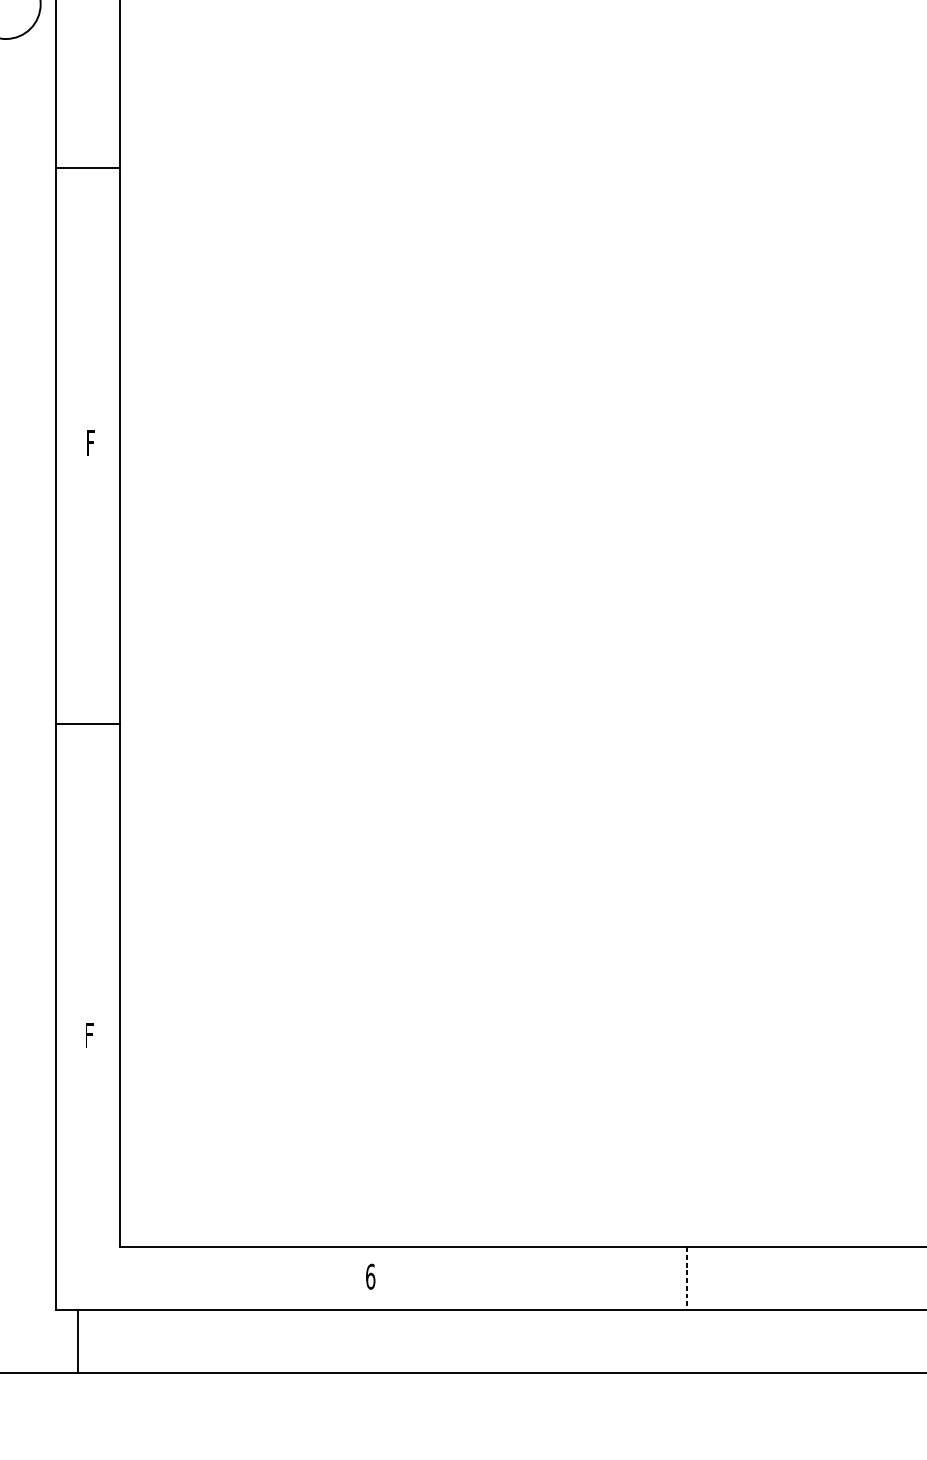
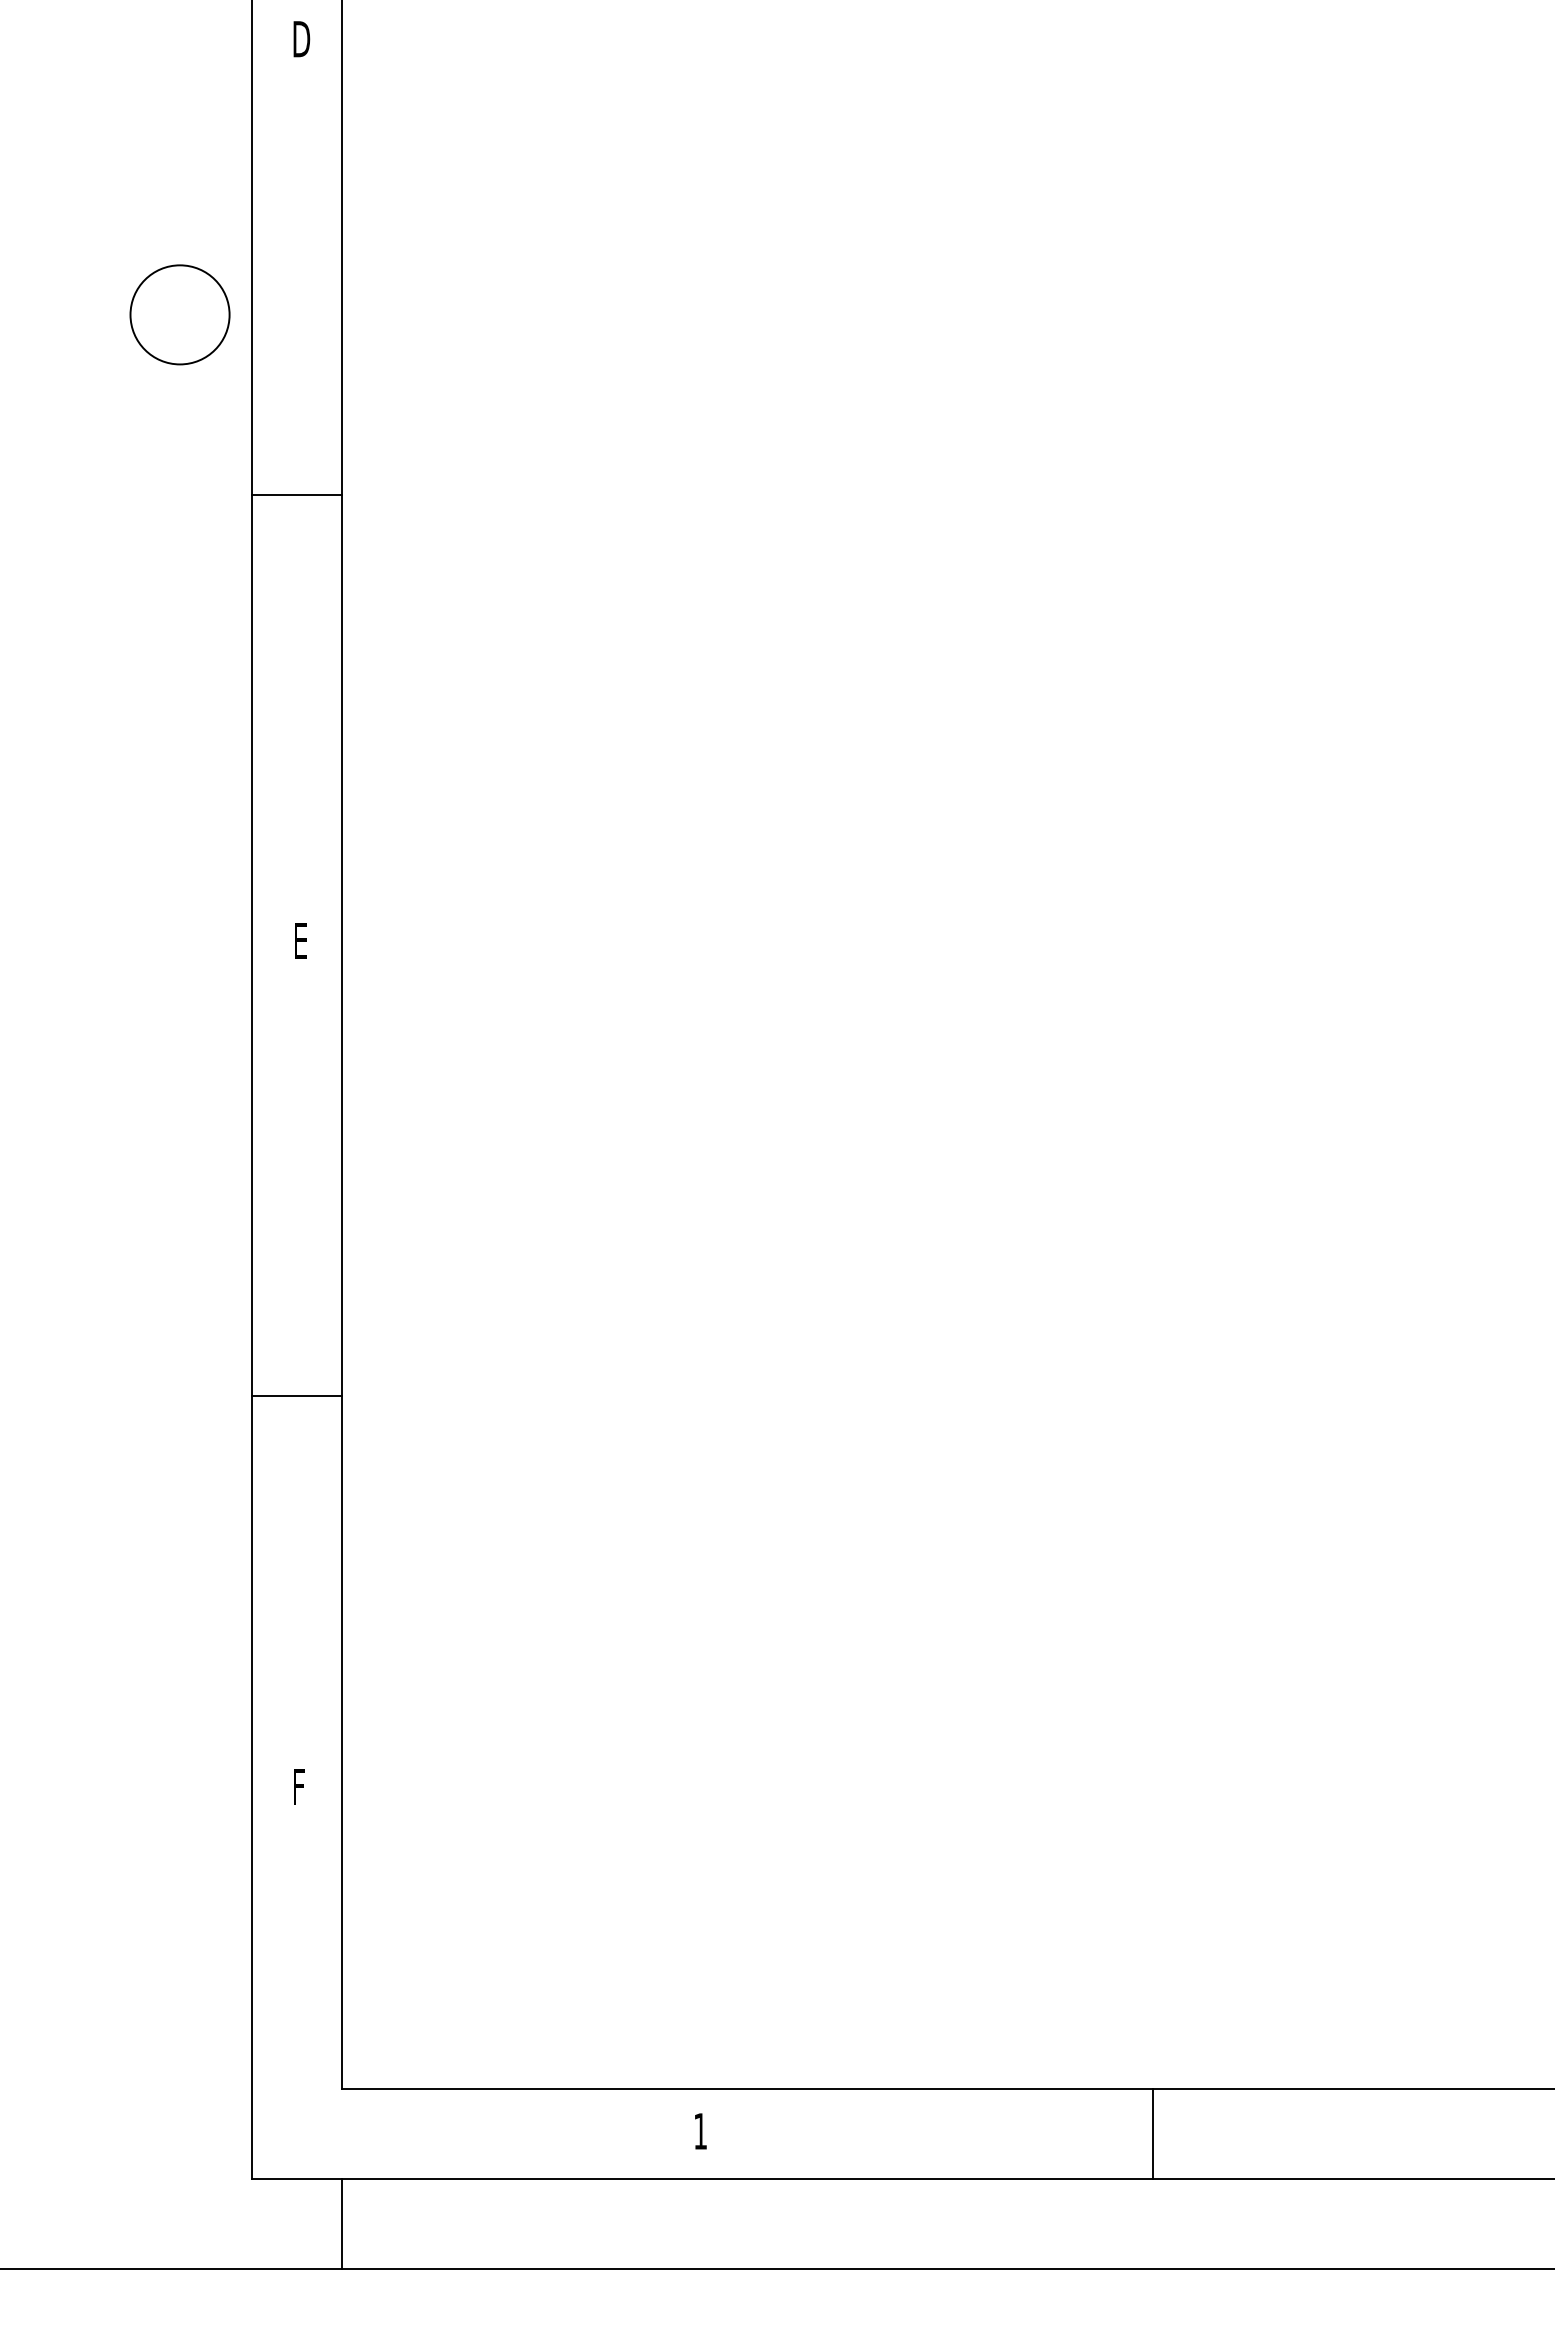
line: (88, 168) -> (297, 495), moved
text: (91, 443) -> (301, 942), F -> E
line: (88, 723) -> (297, 1395), moved
text: (370, 1276) -> (700, 2130), 6 -> 1
line: (687, 1278) -> (1152, 2134), dashed -> solid
line: (78, 1341) -> (342, 2224), moved

